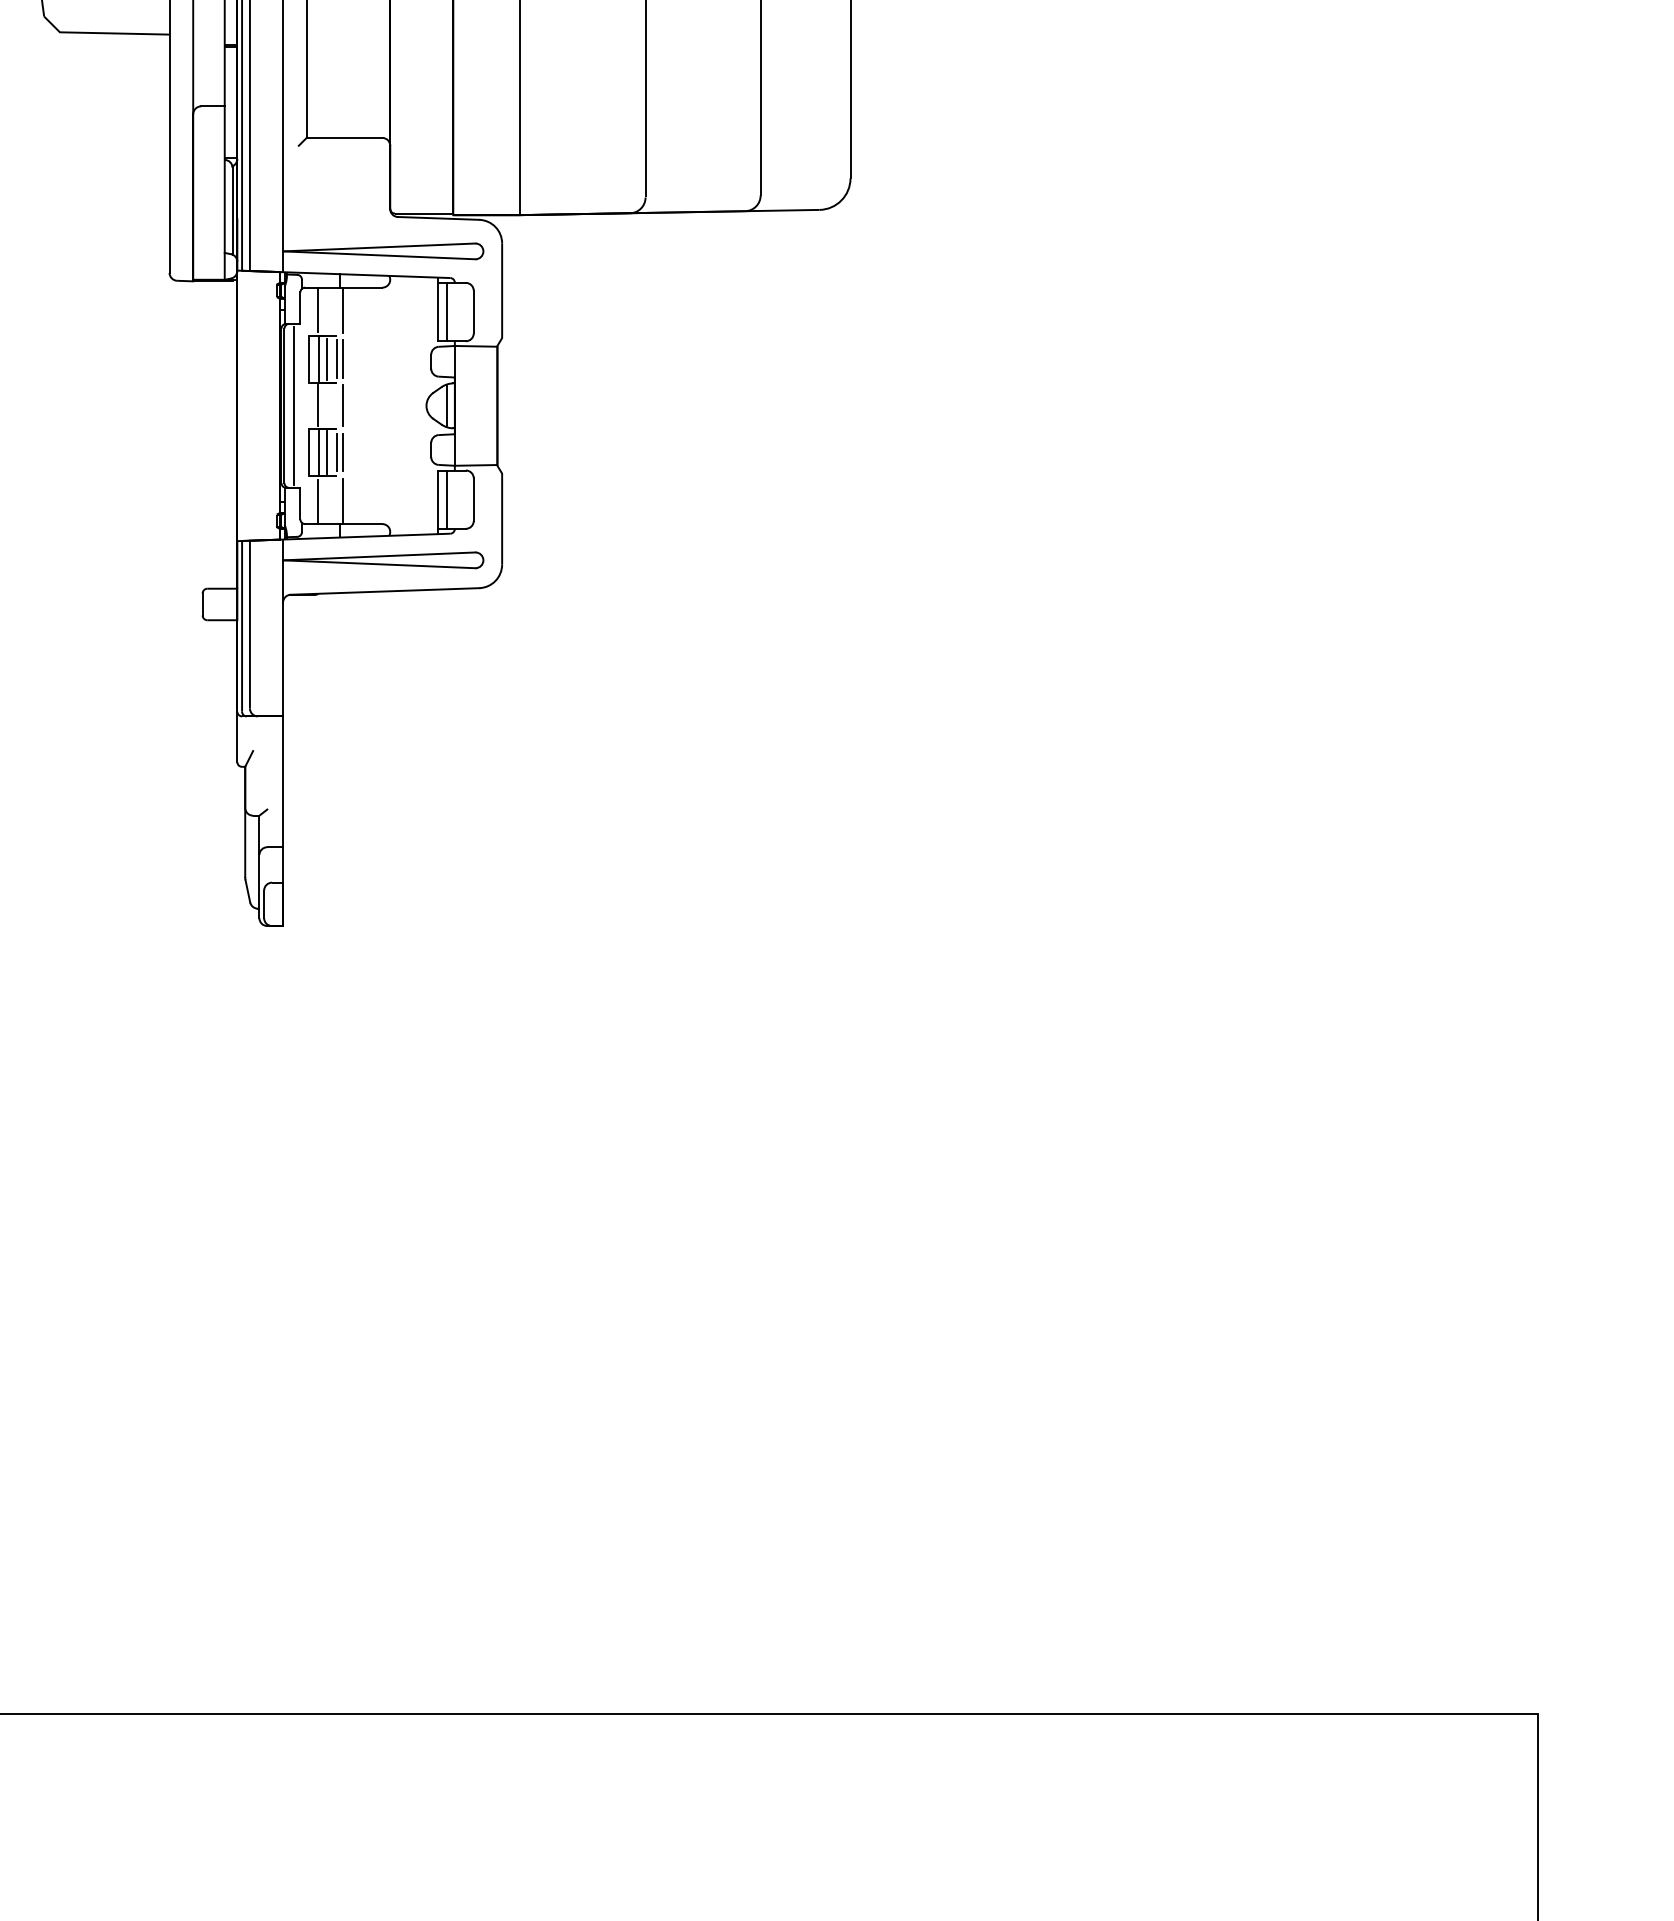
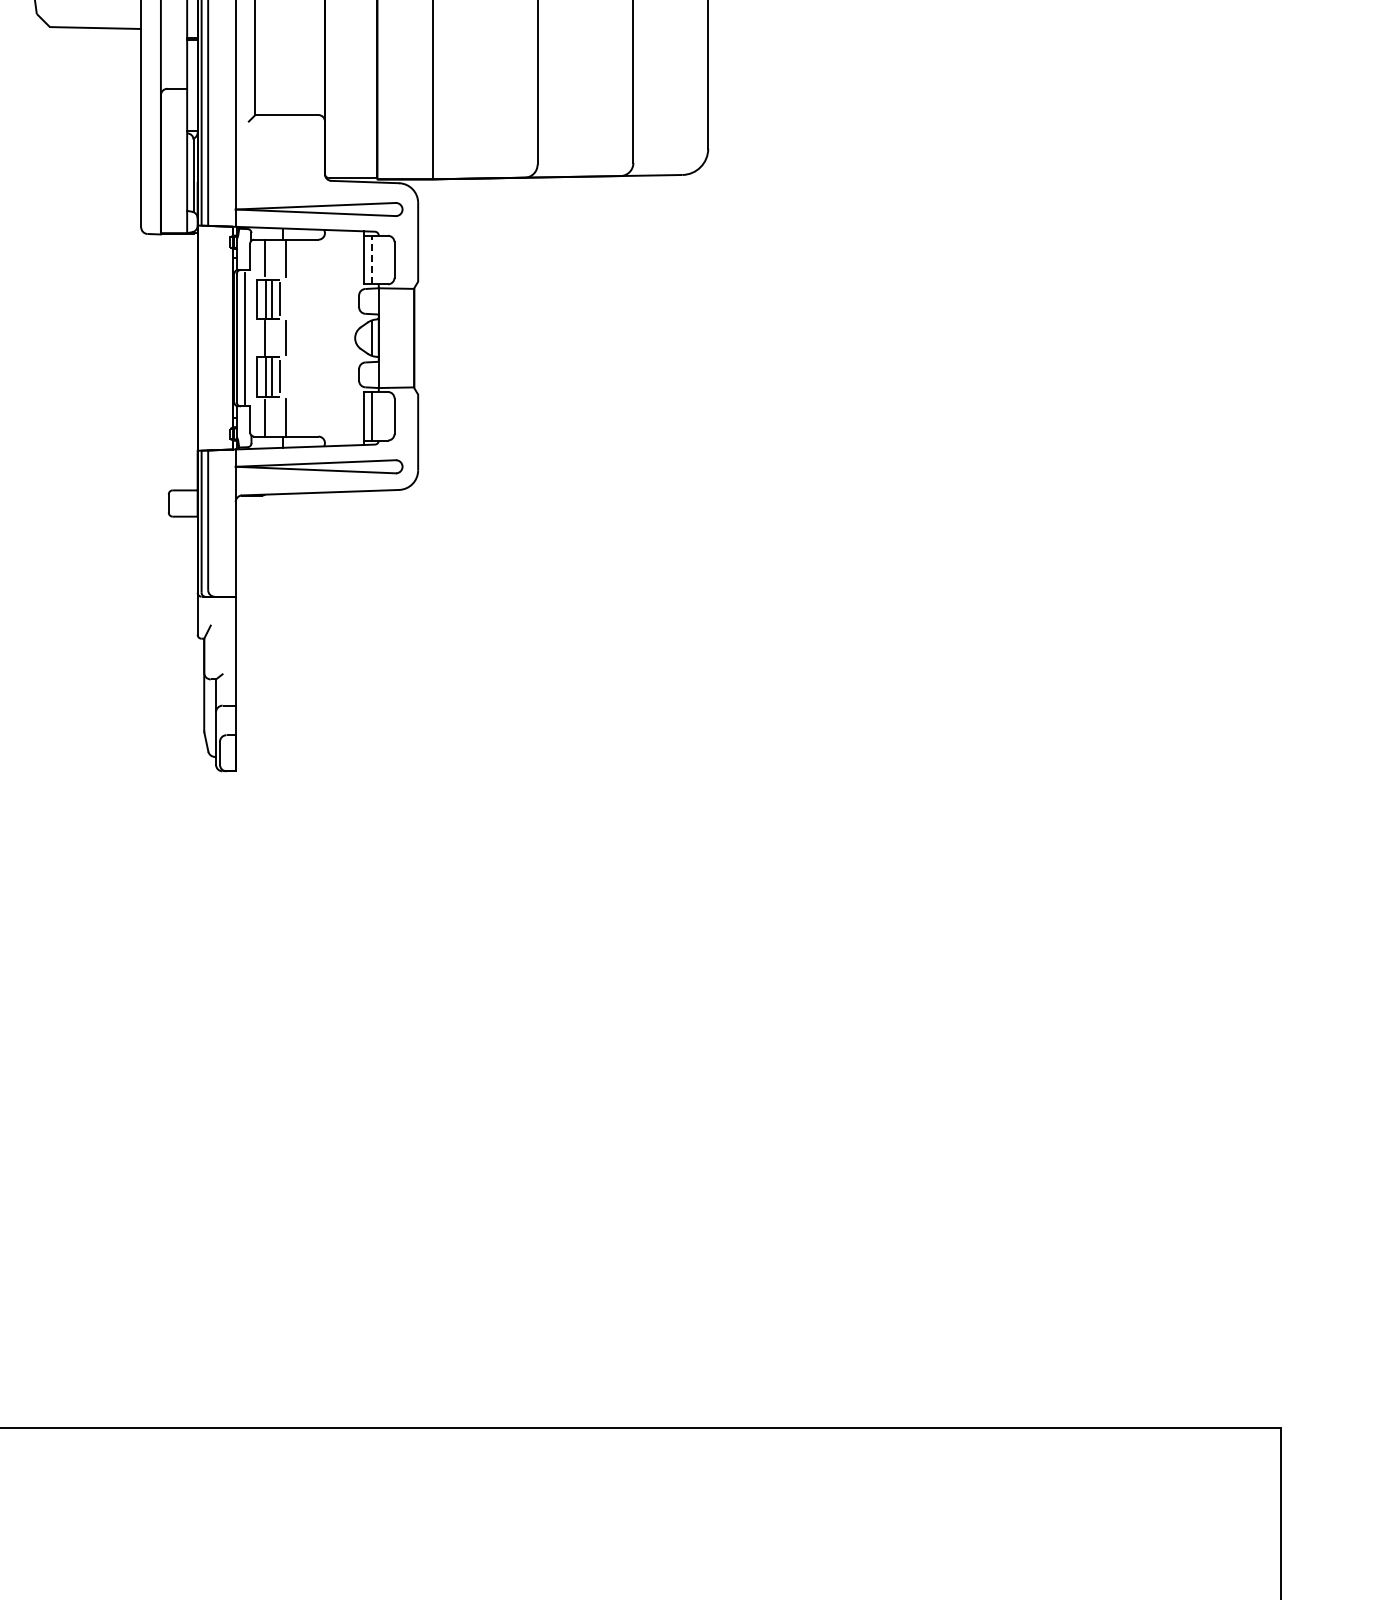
line: (447, 311) -> (372, 259), solid -> dashed
line: (342, 359) -> (285, 299), removed
line: (342, 451) -> (285, 376), removed

